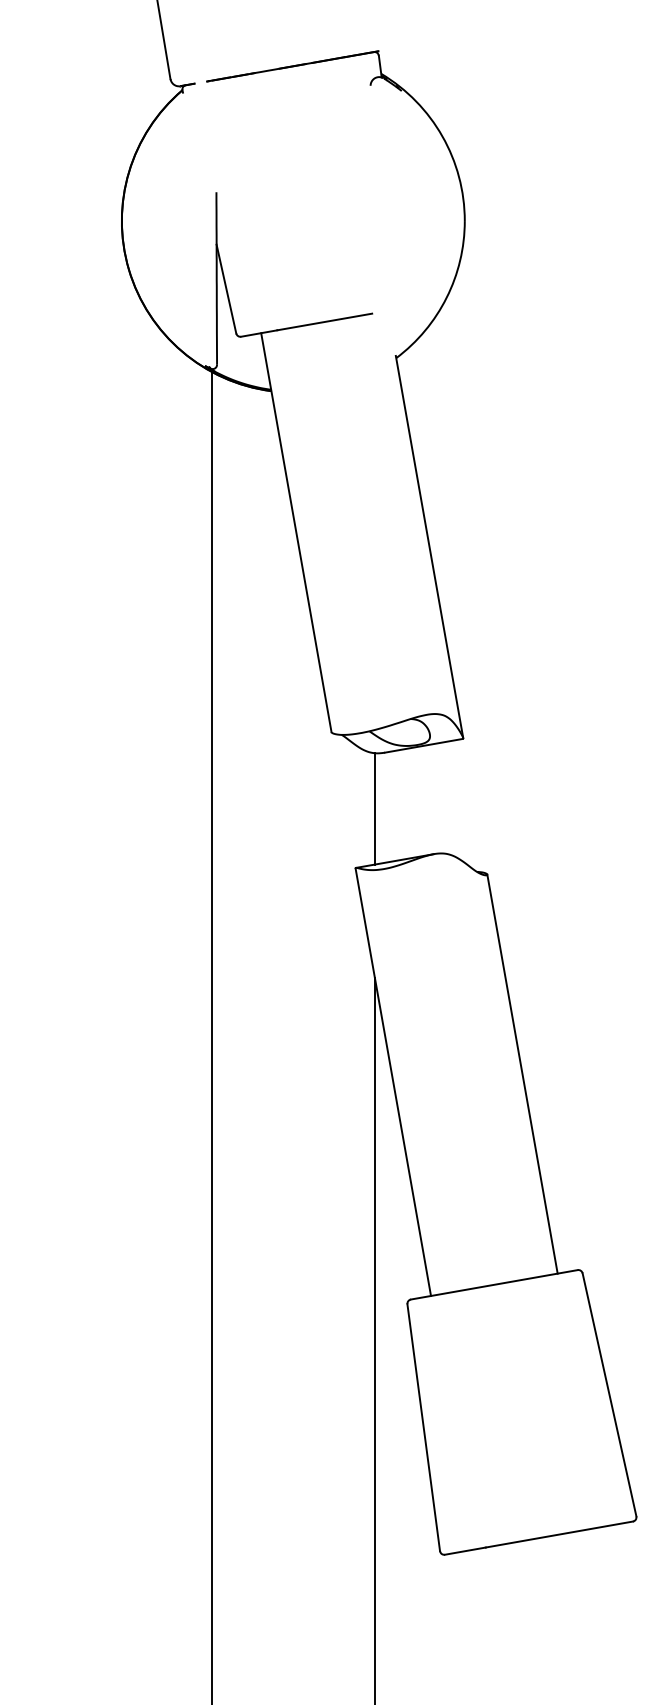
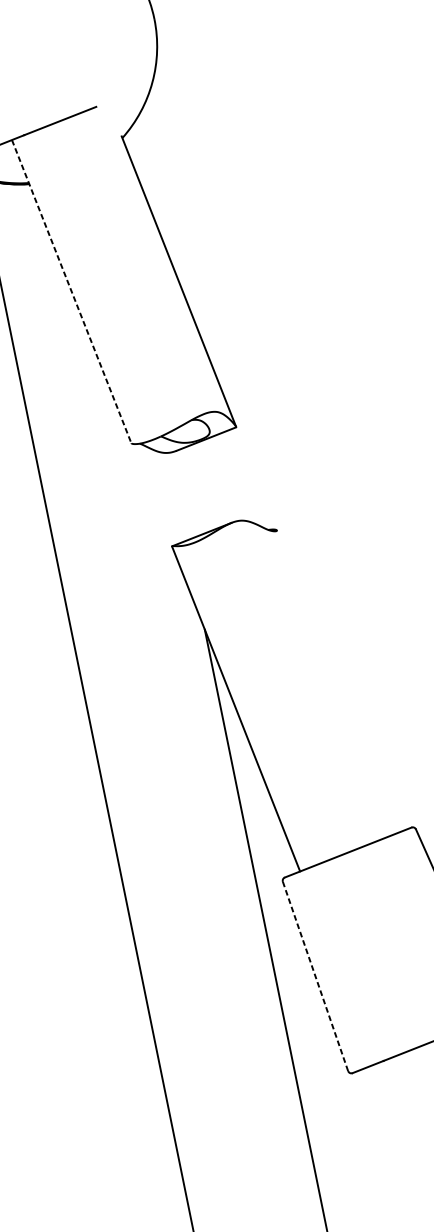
line: (296, 532) -> (71, 291), solid -> dashed
line: (374, 808) -> (177, 496), removed
line: (522, 1073) -> (336, 681), removed
line: (423, 1428) -> (315, 977), solid -> dashed

